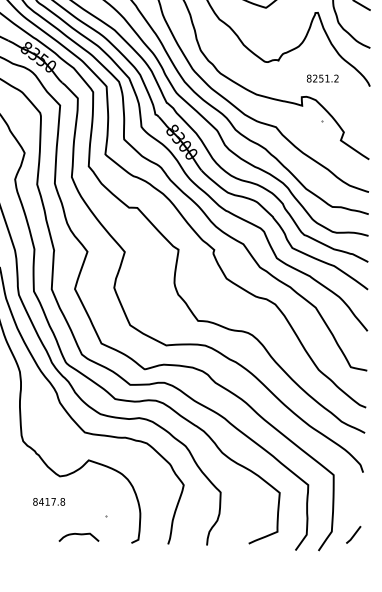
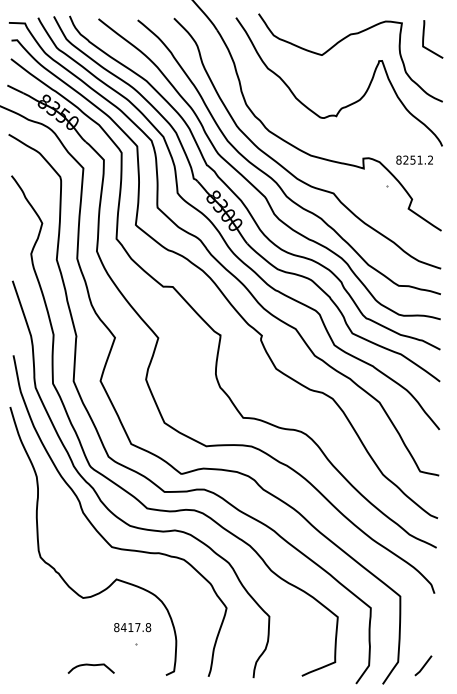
text: (322, 78) -> (414, 159), moved
text: (49, 501) -> (132, 627), moved
curve: (78, 534) -> (90, 665), moved

